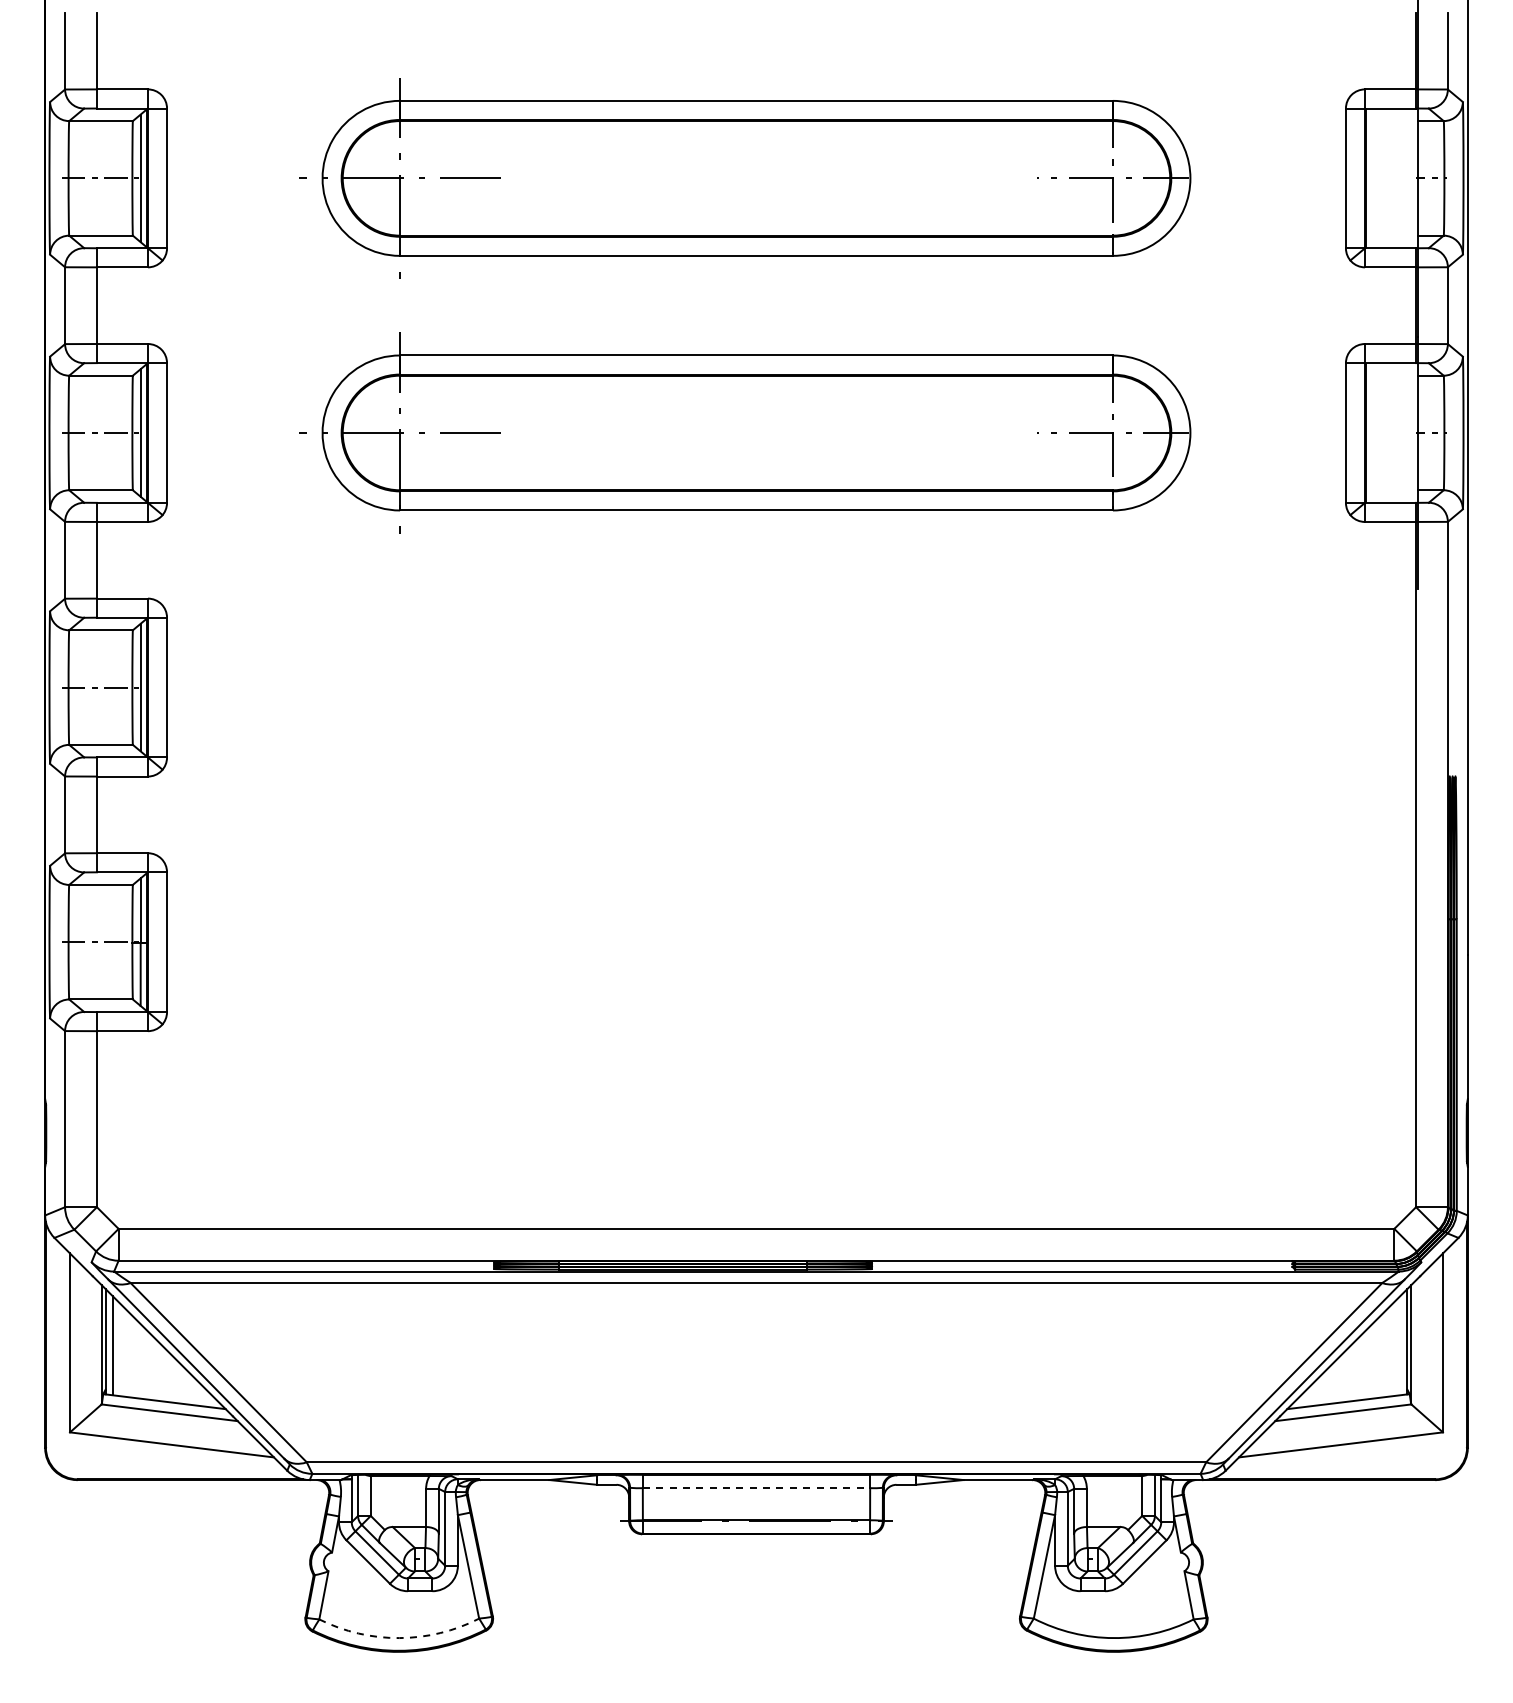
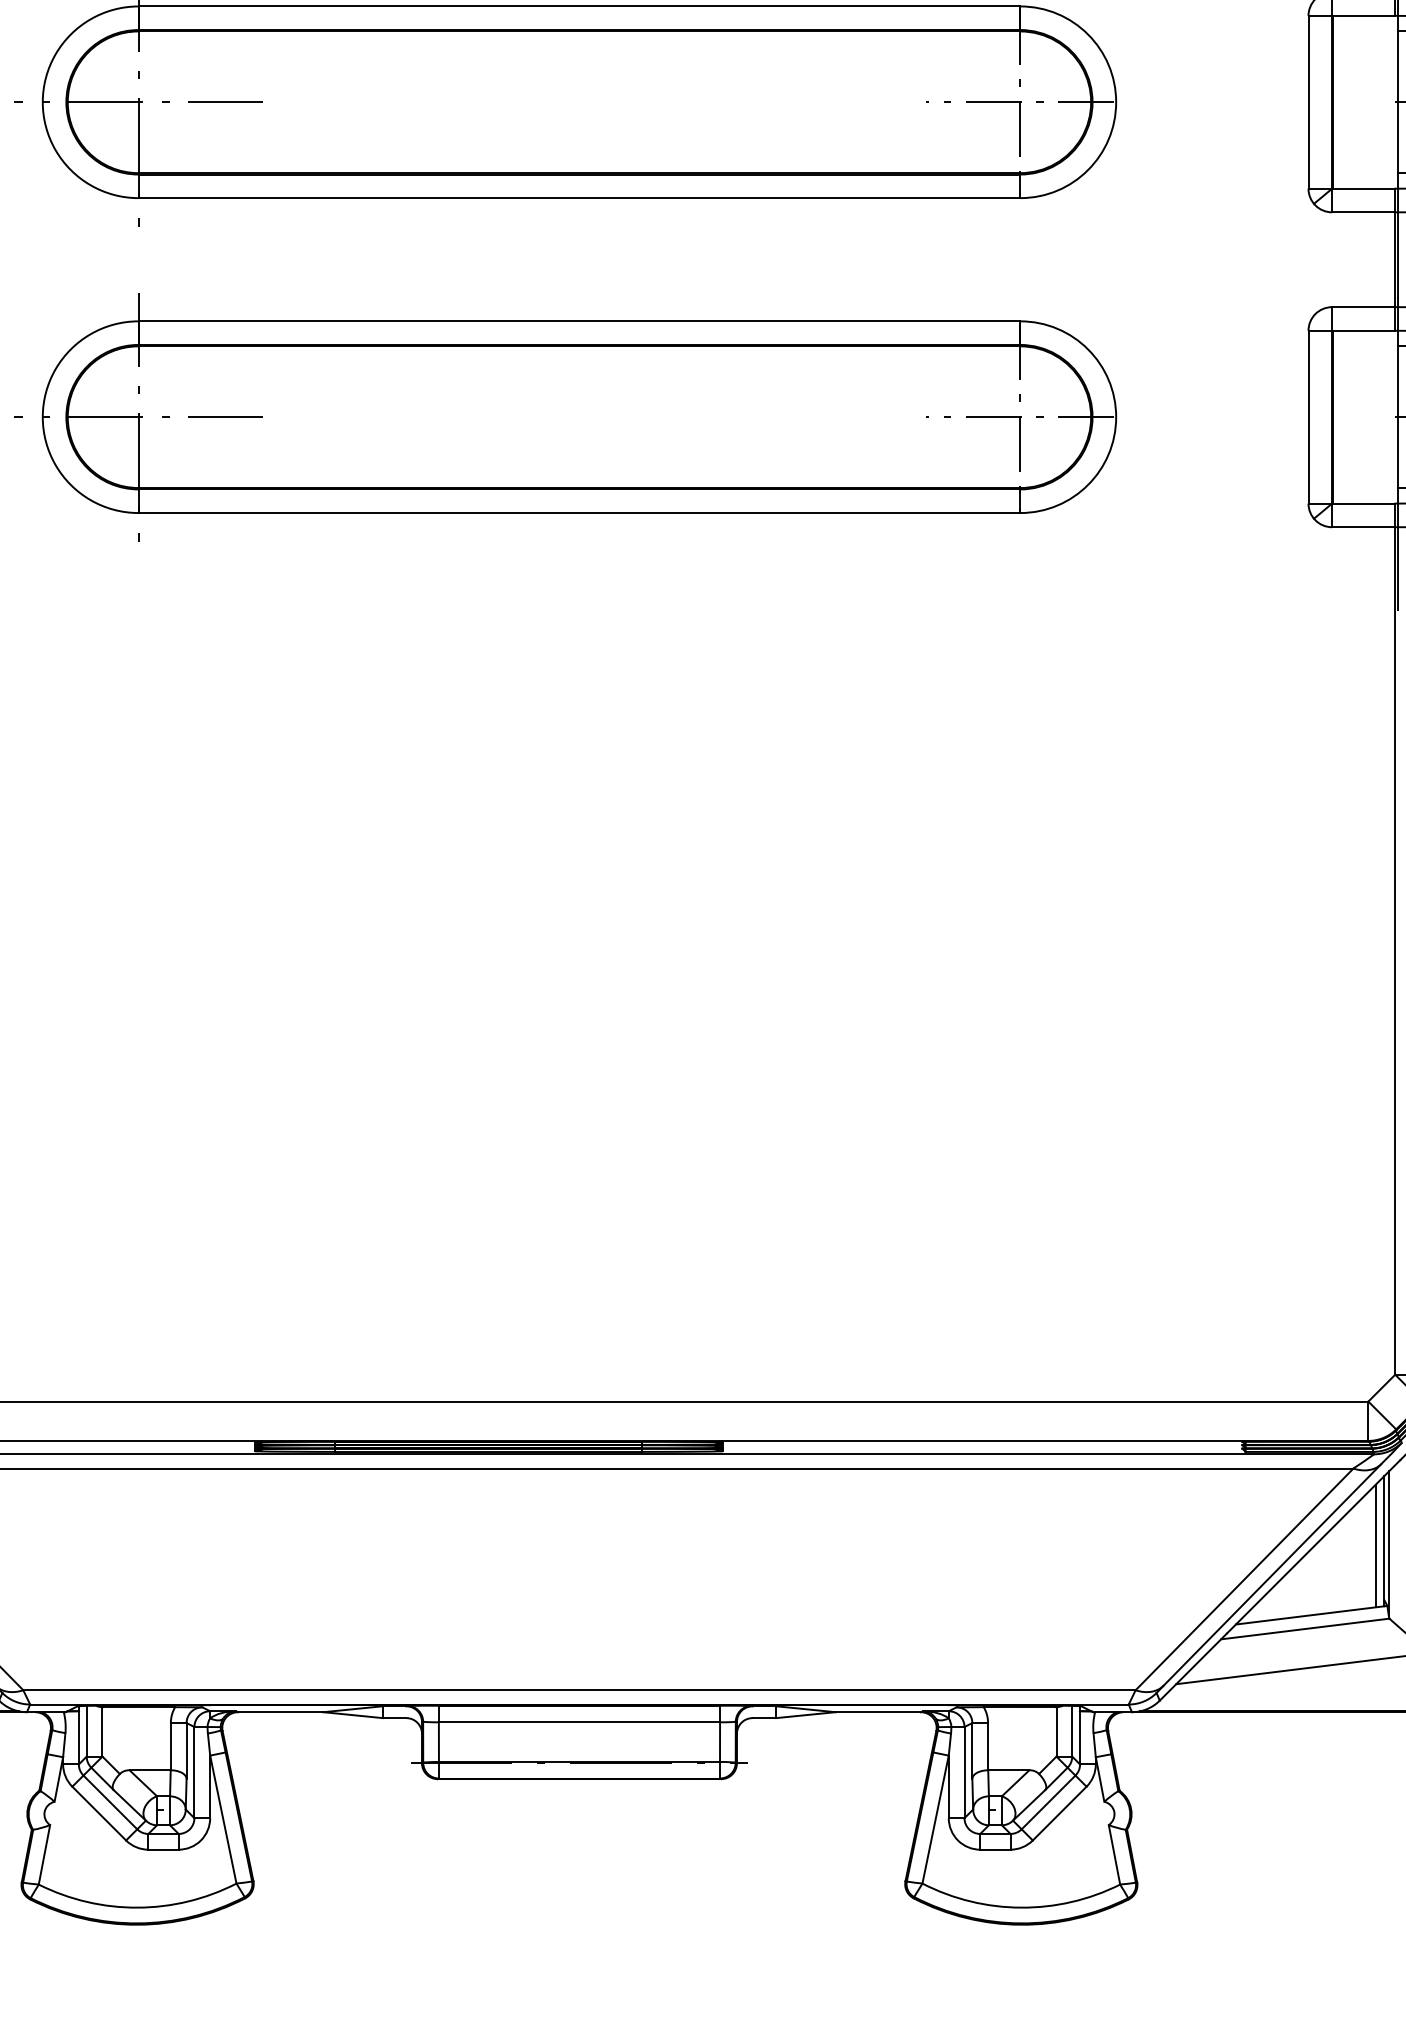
line: (1400, 1345) -> (1375, 1545), added
line: (756, 1488) -> (579, 1722), dashed -> solid
arc: (399, 1638) -> (137, 1908), dashed -> solid

